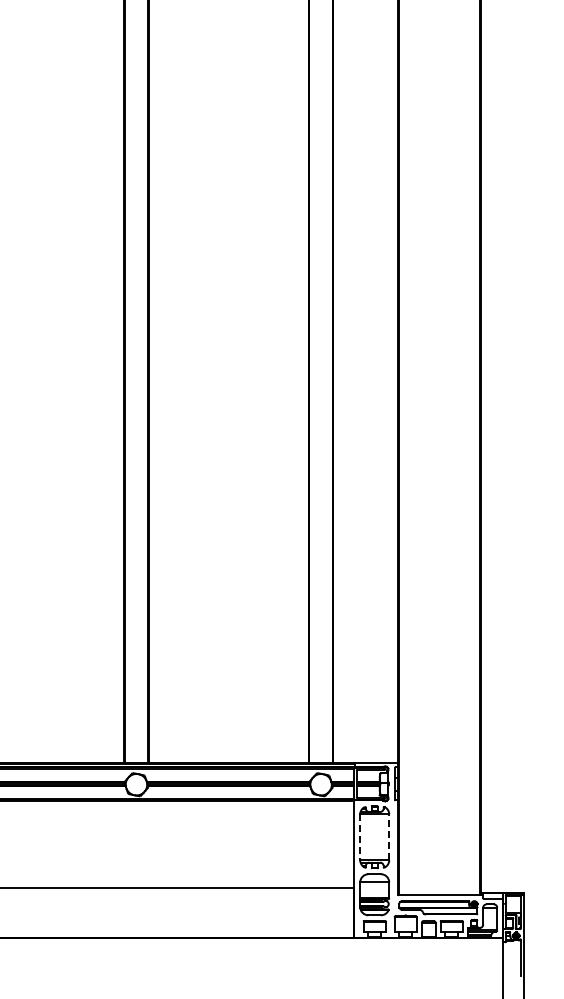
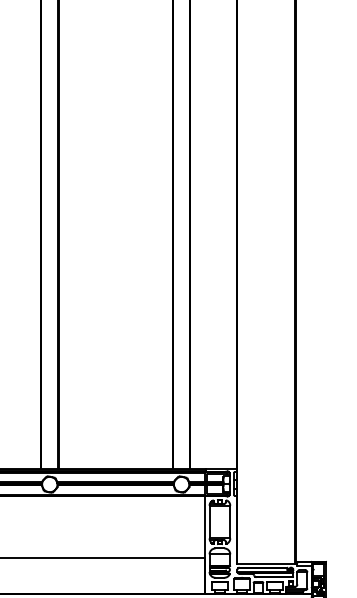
line: (360, 837) -> (209, 522), dashed -> solid
line: (389, 837) -> (230, 522), dashed -> solid

